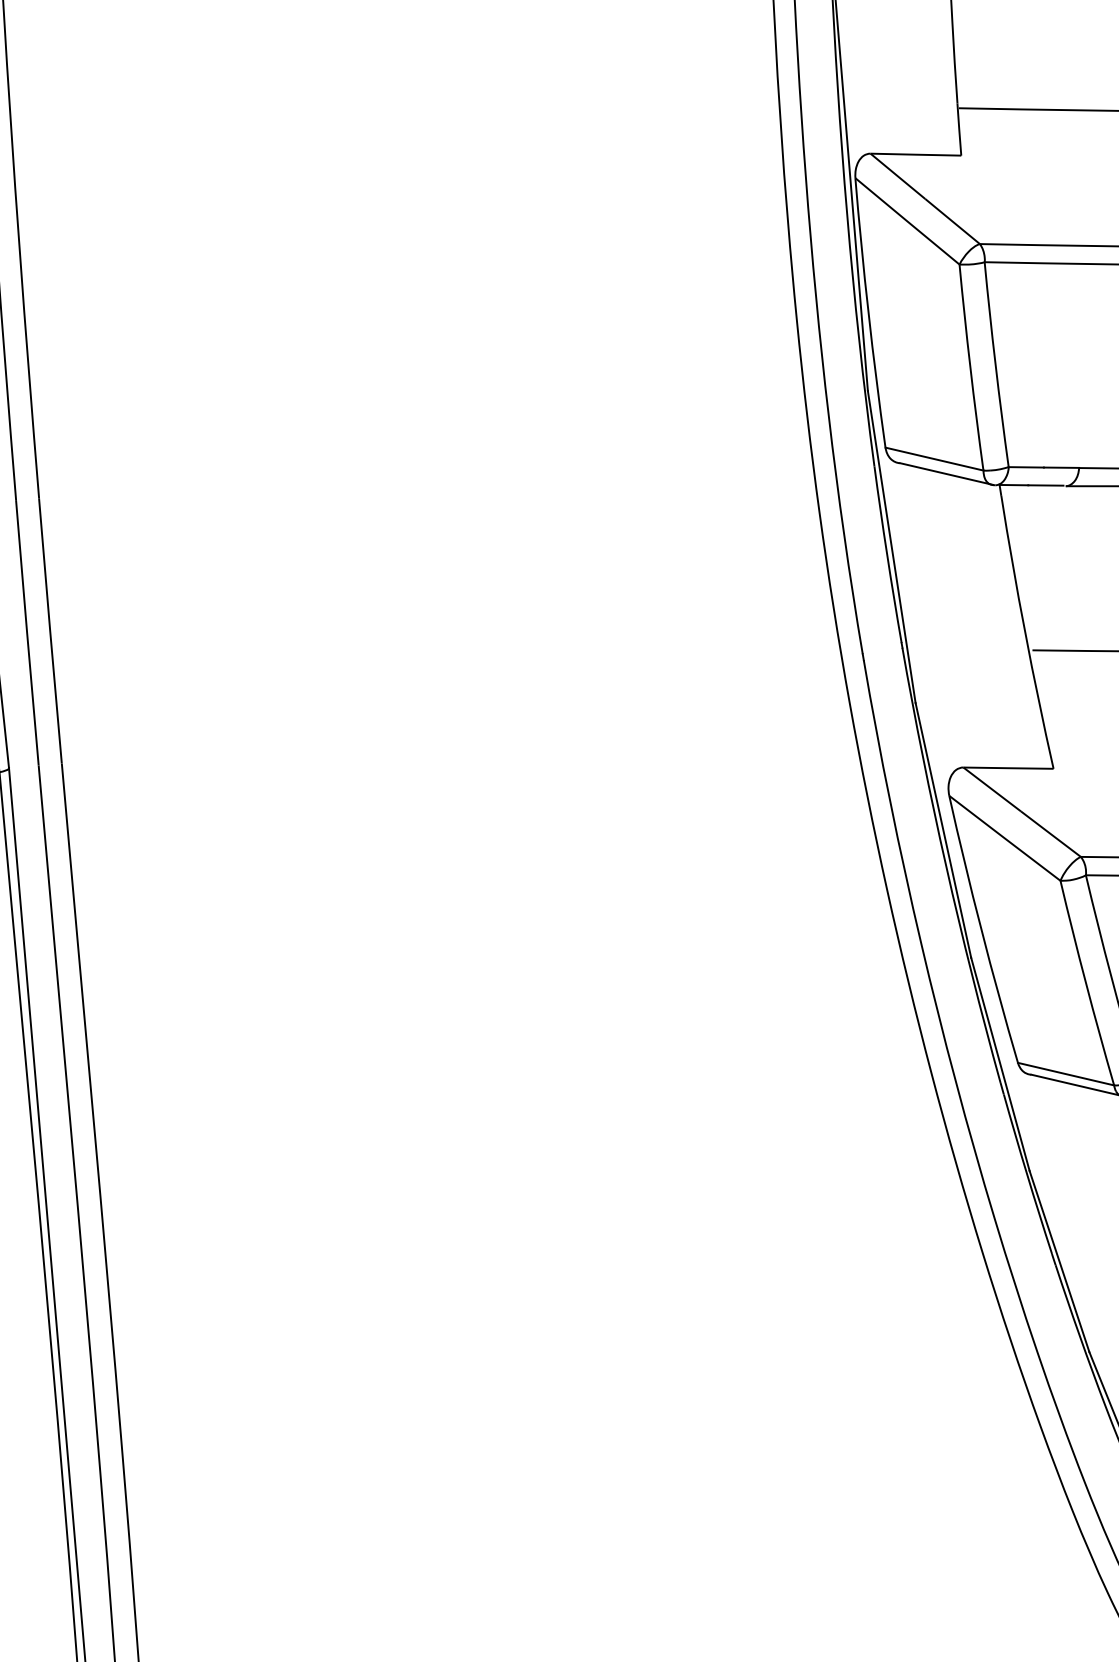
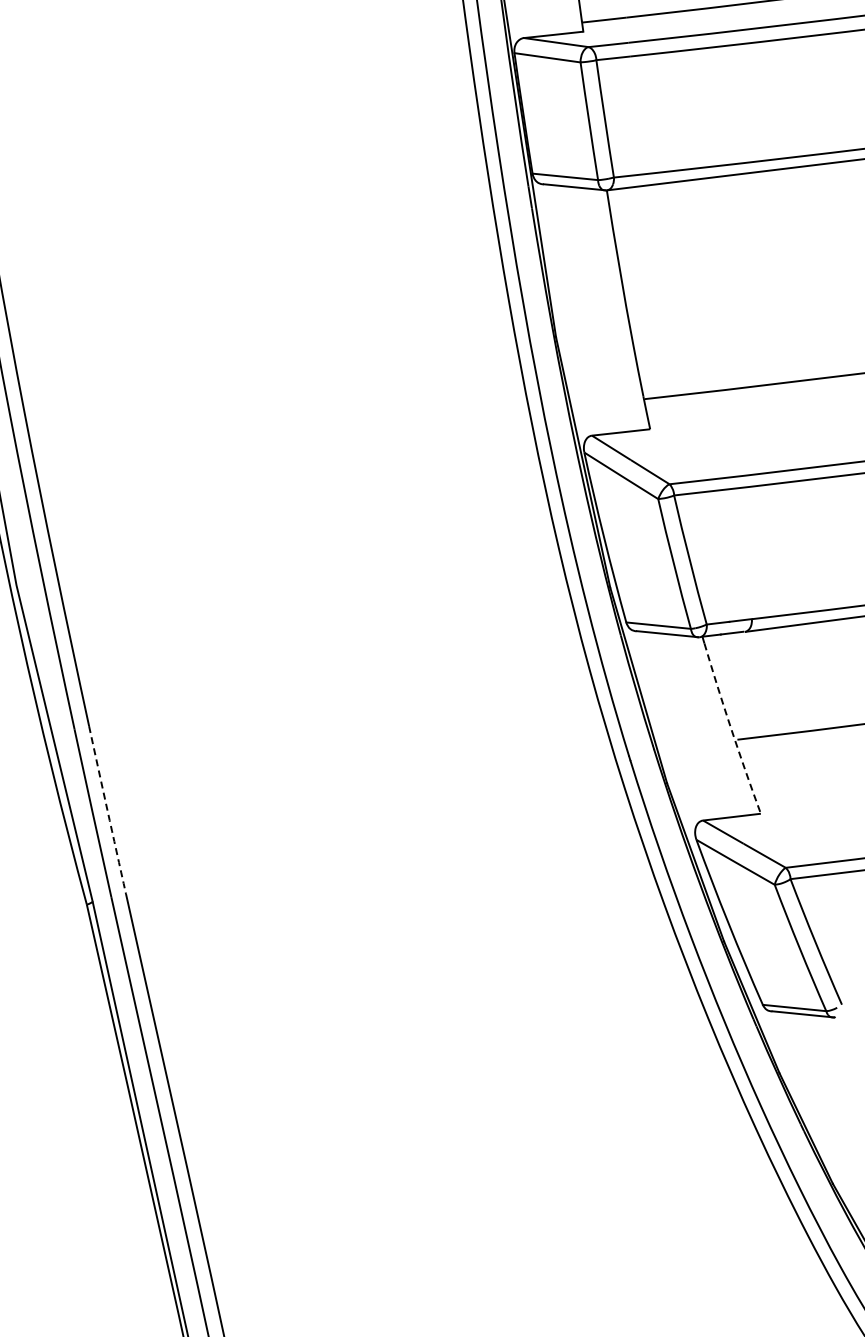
arc: (50, 631) -> (107, 810), solid -> dashed
arc: (1025, 633) -> (731, 729), solid -> dashed

